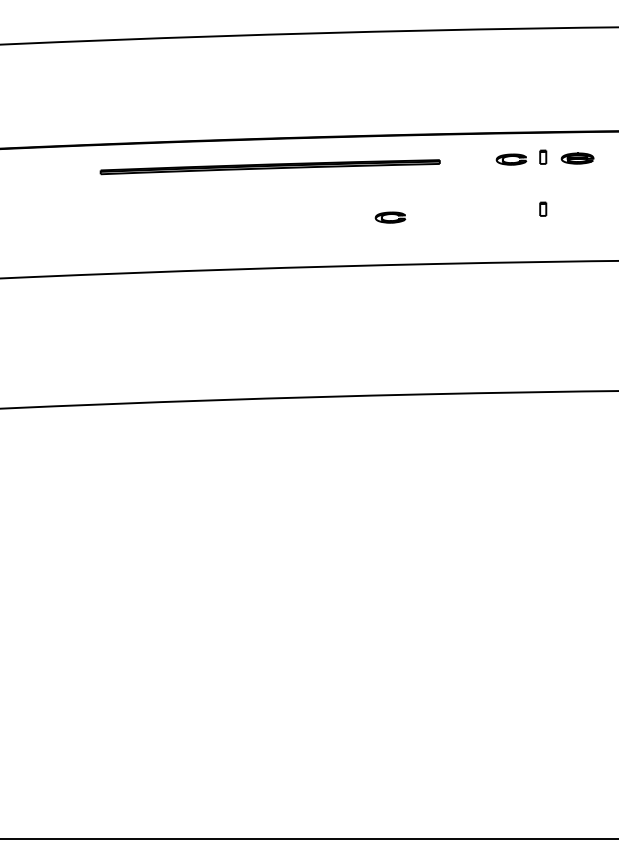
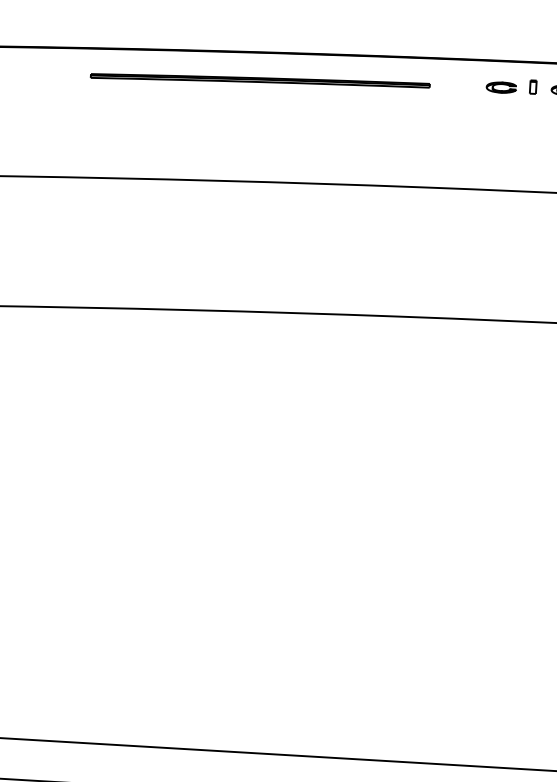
part: (543, 208) -> (530, 138), removed
part: (390, 217) -> (377, 138), removed

